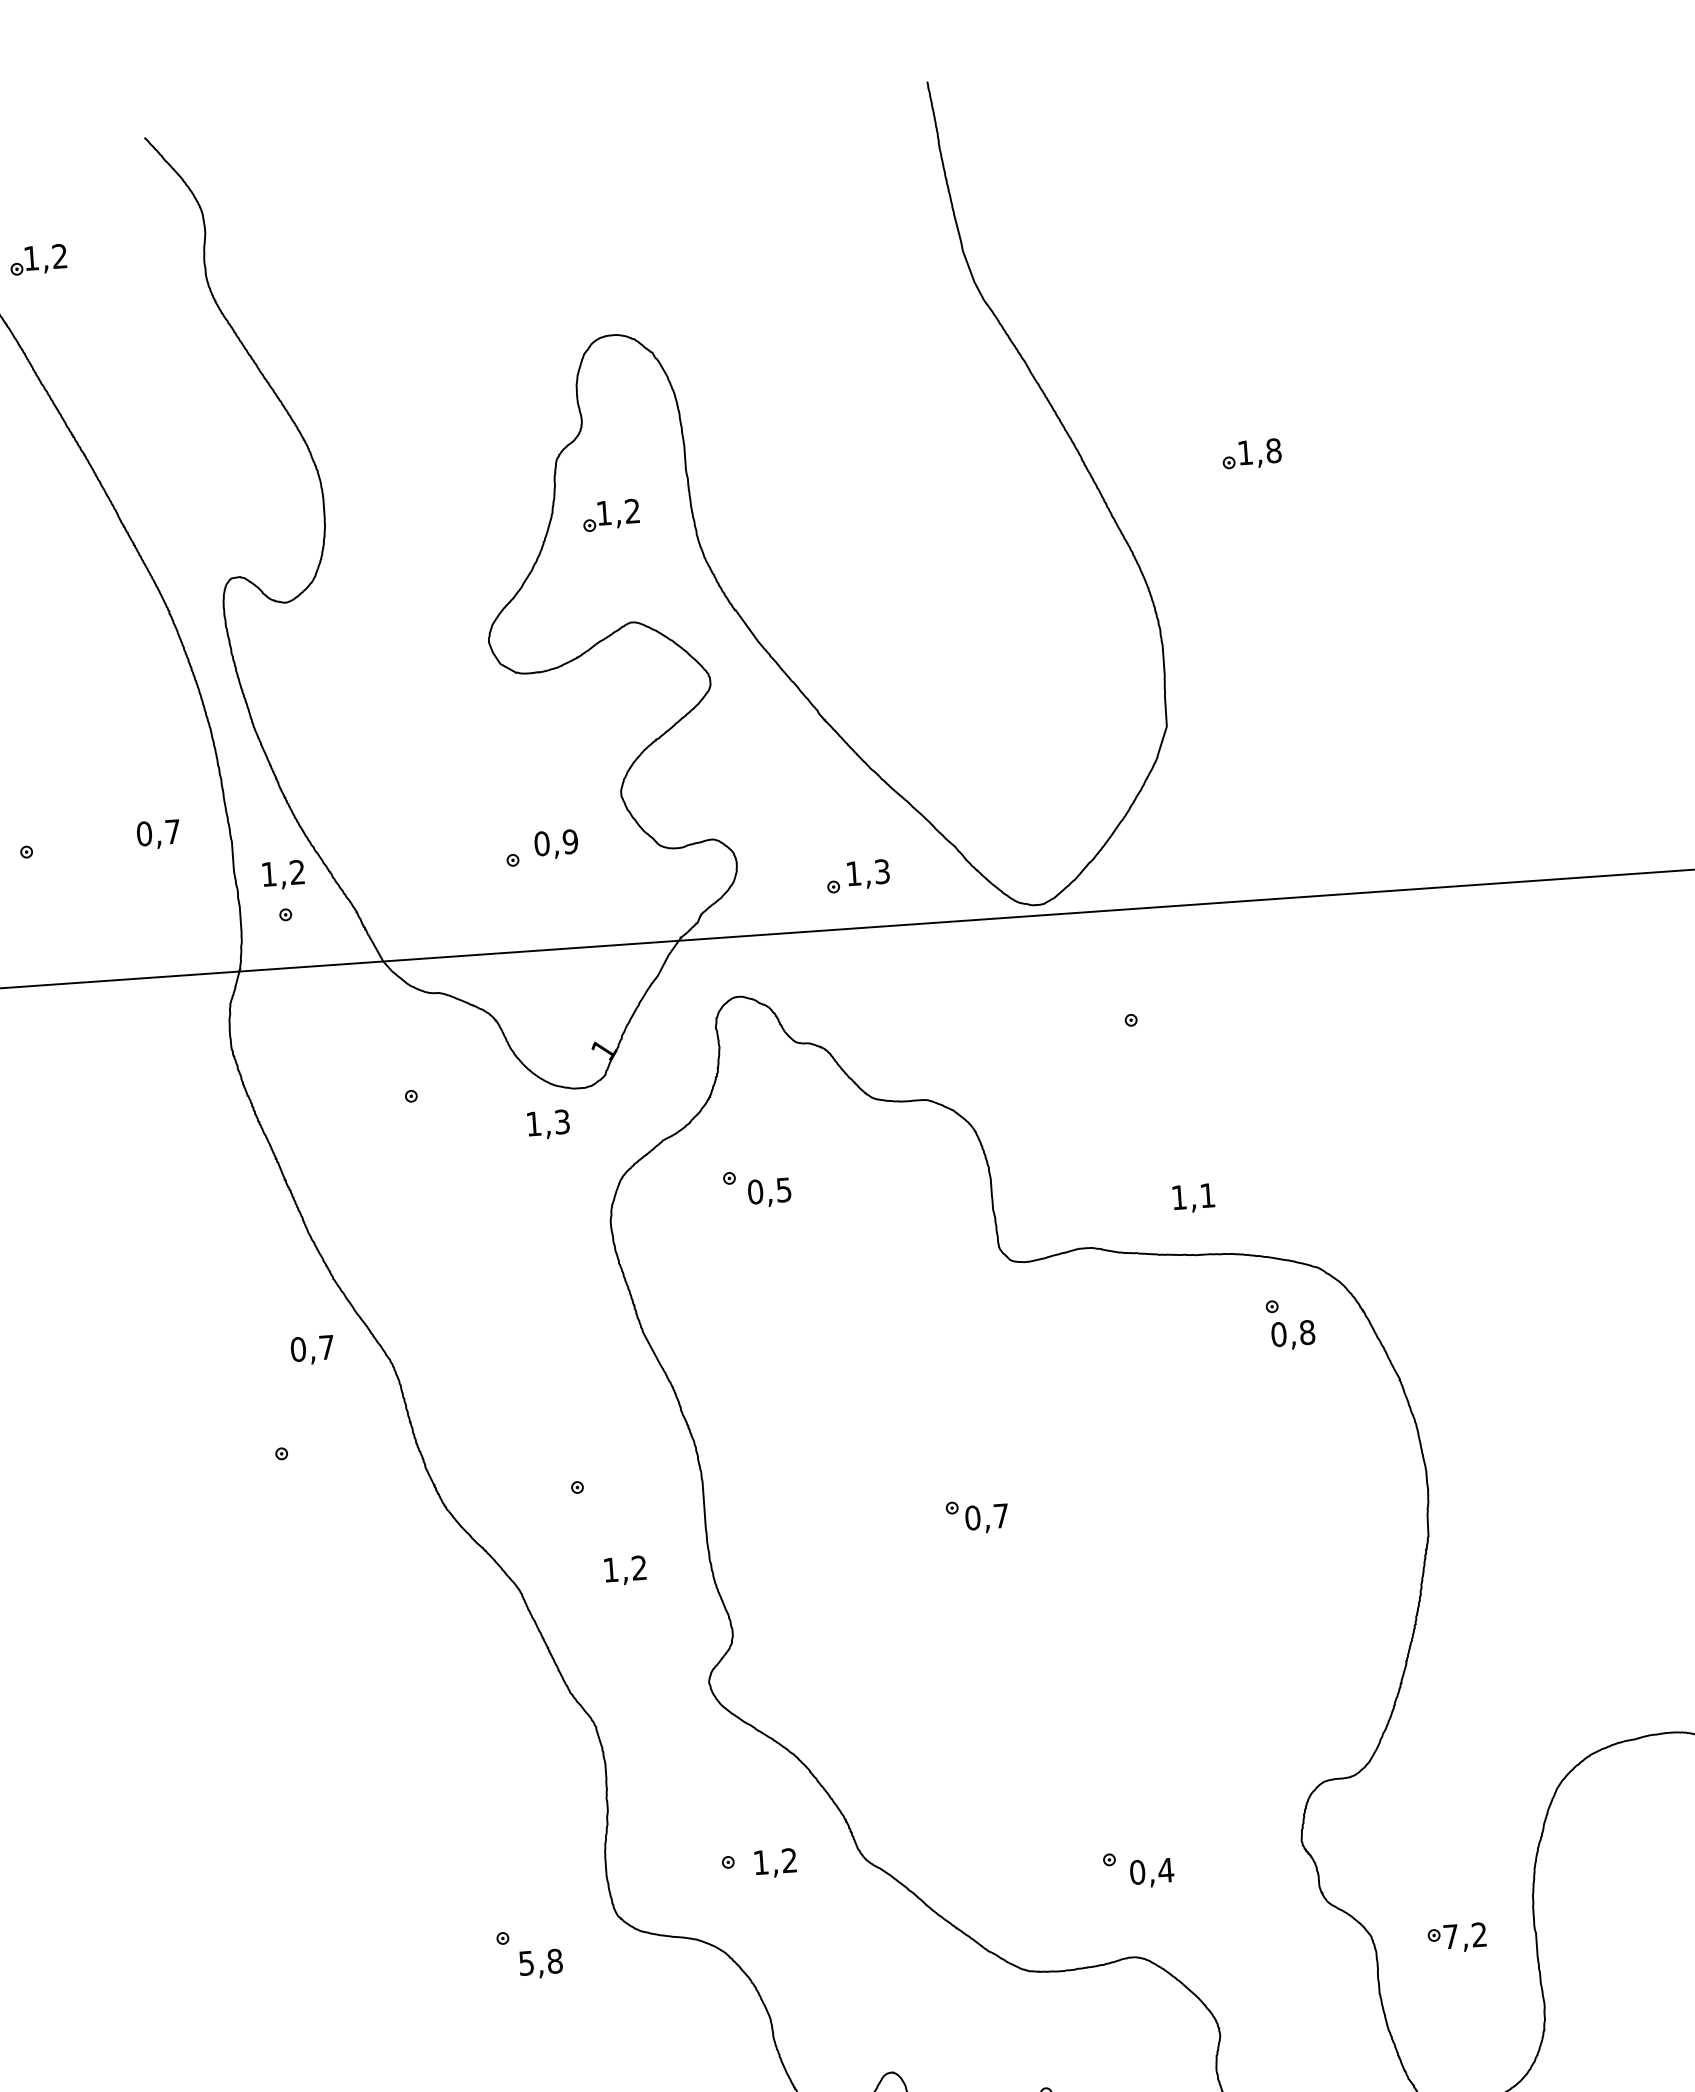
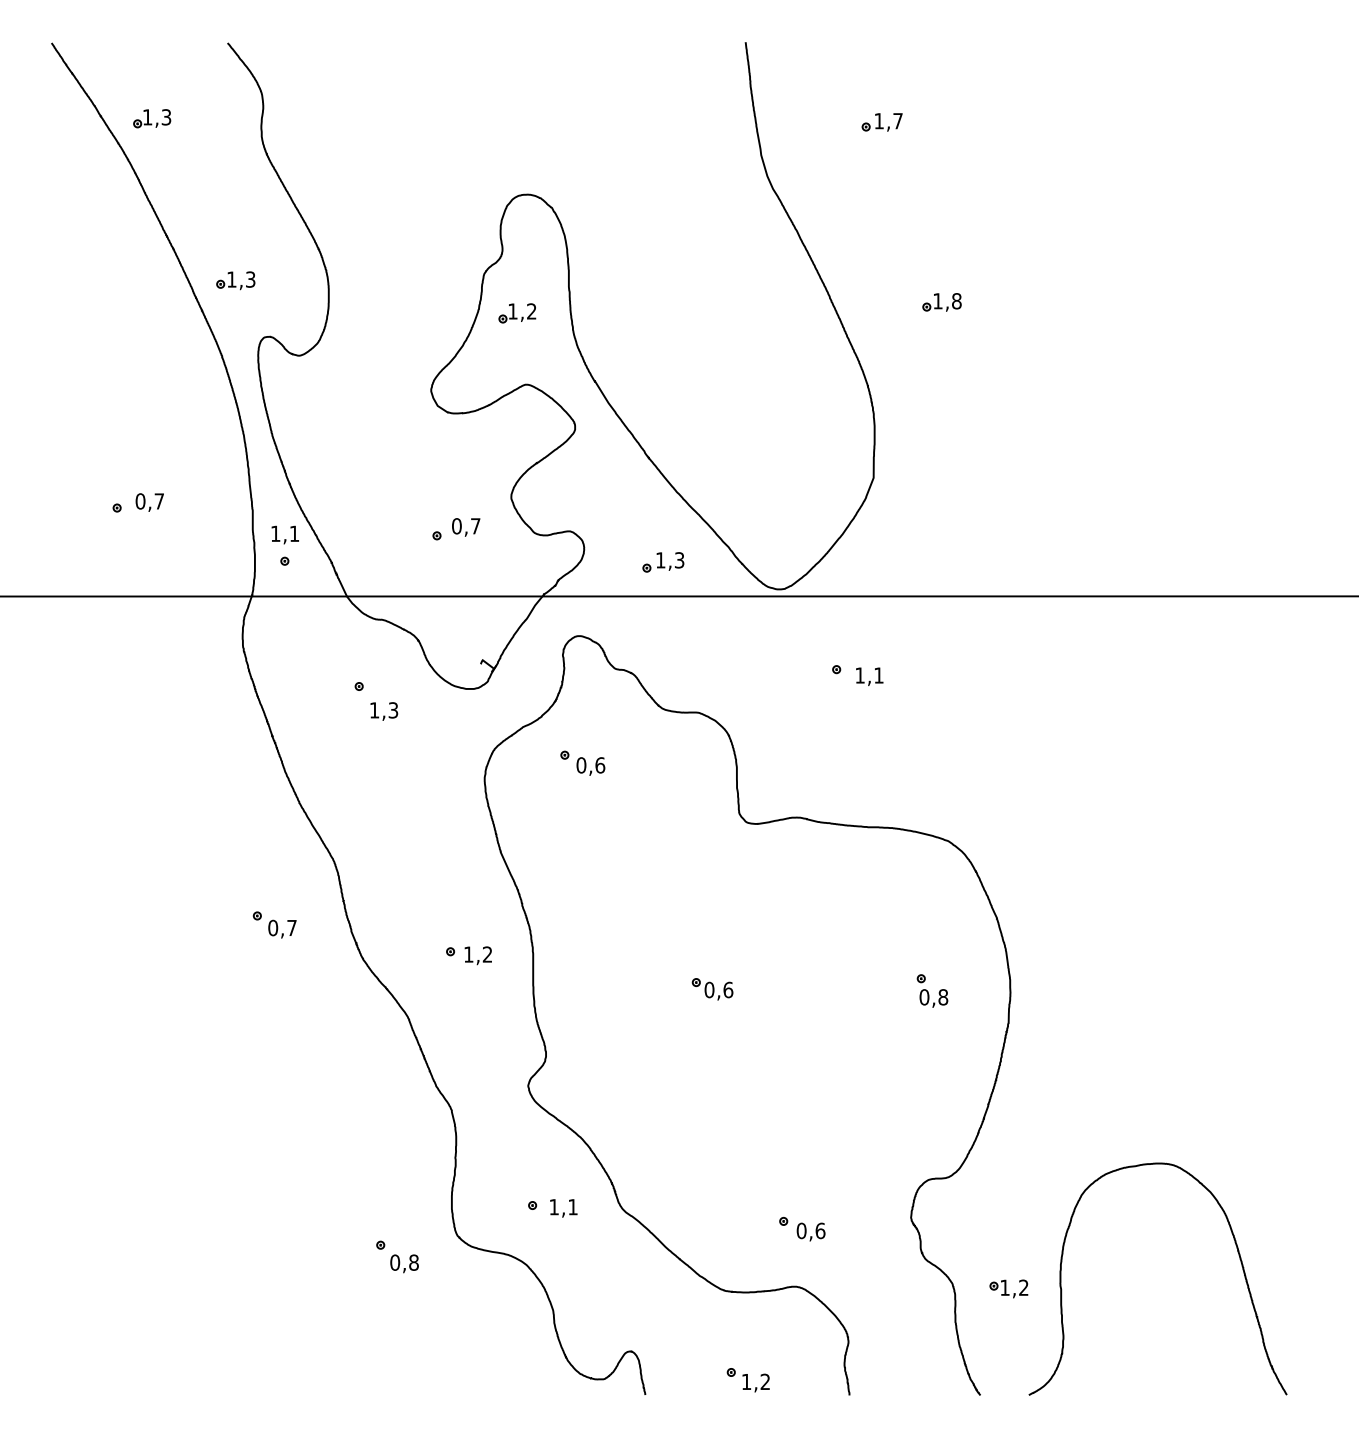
part: (1141, 188) -> (881, 122), added
text: (59, 256) -> (166, 117), 1,2 -> 1,3
part: (181, 495) -> (235, 280), added
text: (158, 834) -> (149, 502), moved
text: (570, 842) -> (475, 526), 0,9 -> 0,7
text: (295, 871) -> (293, 533), 1,2 -> 1,1
text: (548, 1124) -> (384, 711), moved
text: (784, 1190) -> (600, 765), 0,5 -> 0,6
text: (1193, 1198) -> (869, 676), moved
part: (1290, 1323) -> (932, 990), moved
text: (312, 1349) -> (282, 928), moved
text: (1001, 1515) -> (728, 989), 0,7 -> 0,6
text: (624, 1570) -> (477, 955), moved
text: (788, 1861) -> (572, 1207), 1,2 -> 1,1
text: (1166, 1869) -> (820, 1230), 0,4 -> 0,6
text: (1450, 1936) -> (1004, 1287), 7,2 -> 1,2
text: (527, 1962) -> (395, 1262), 5,8 -> 0,8

